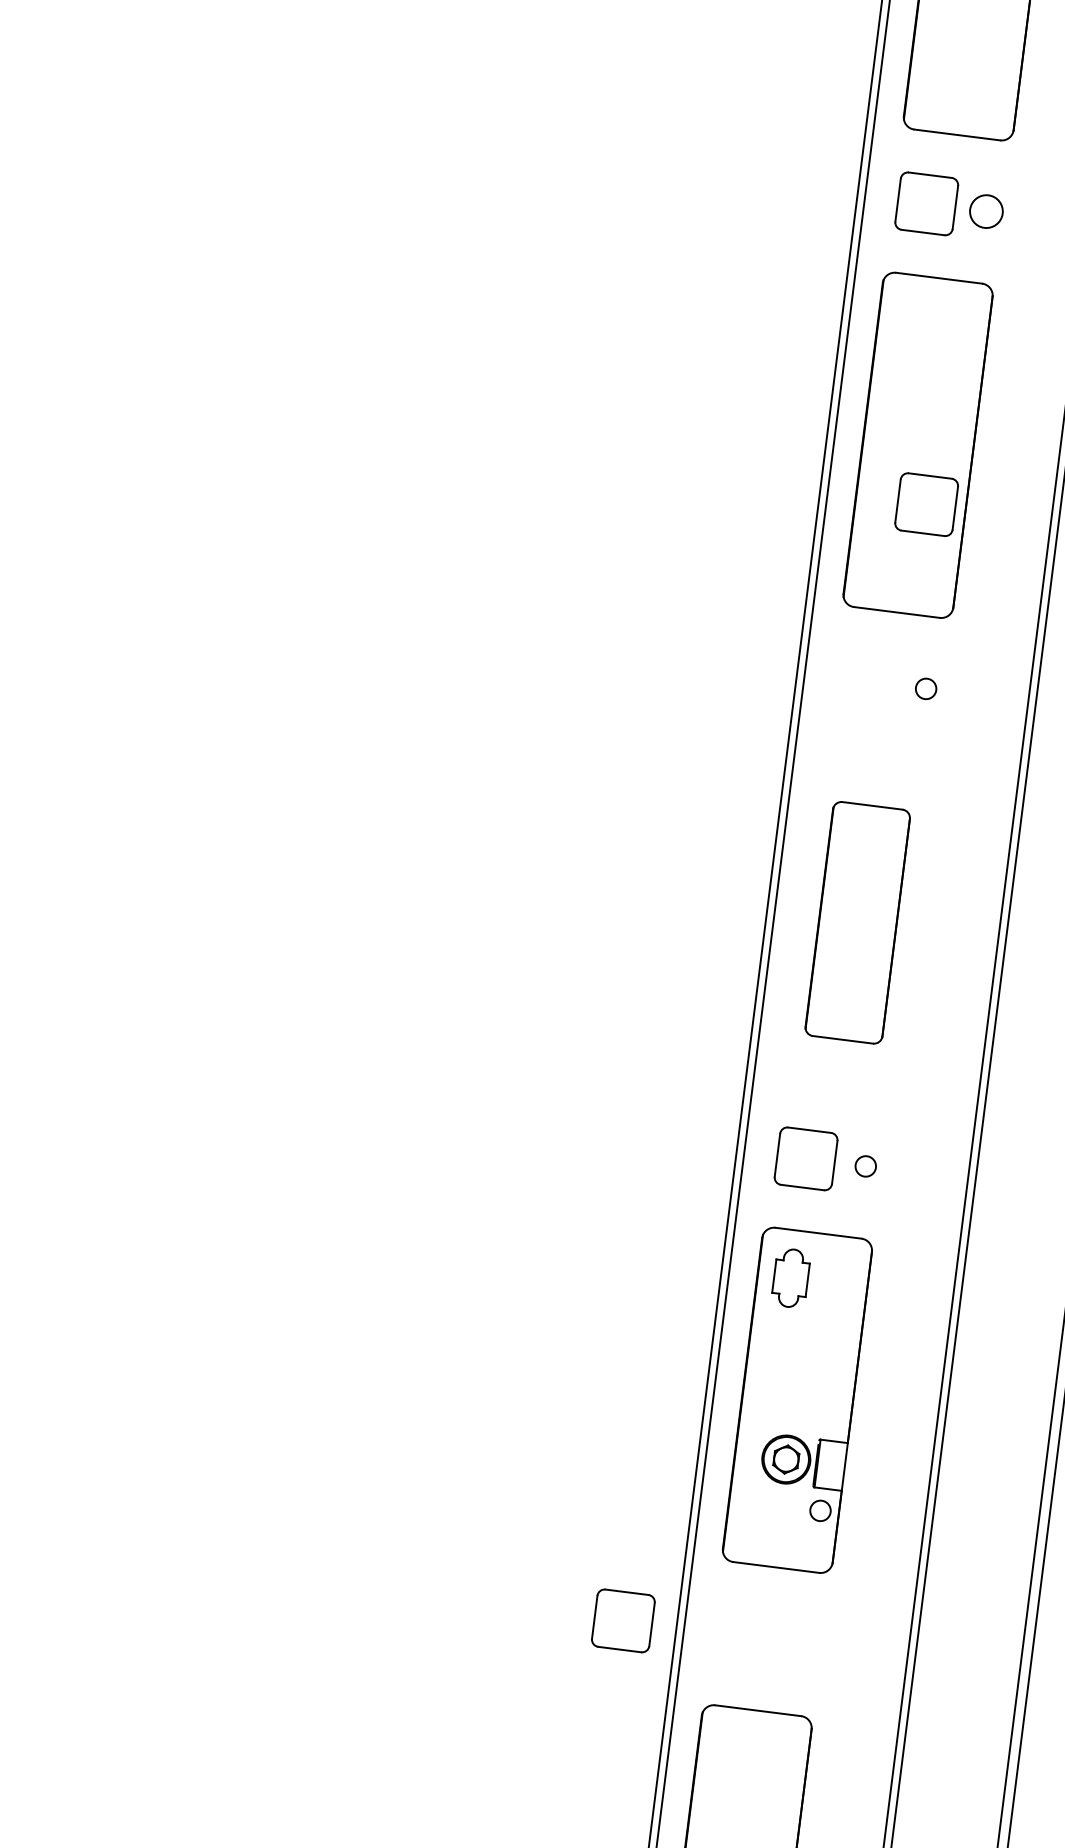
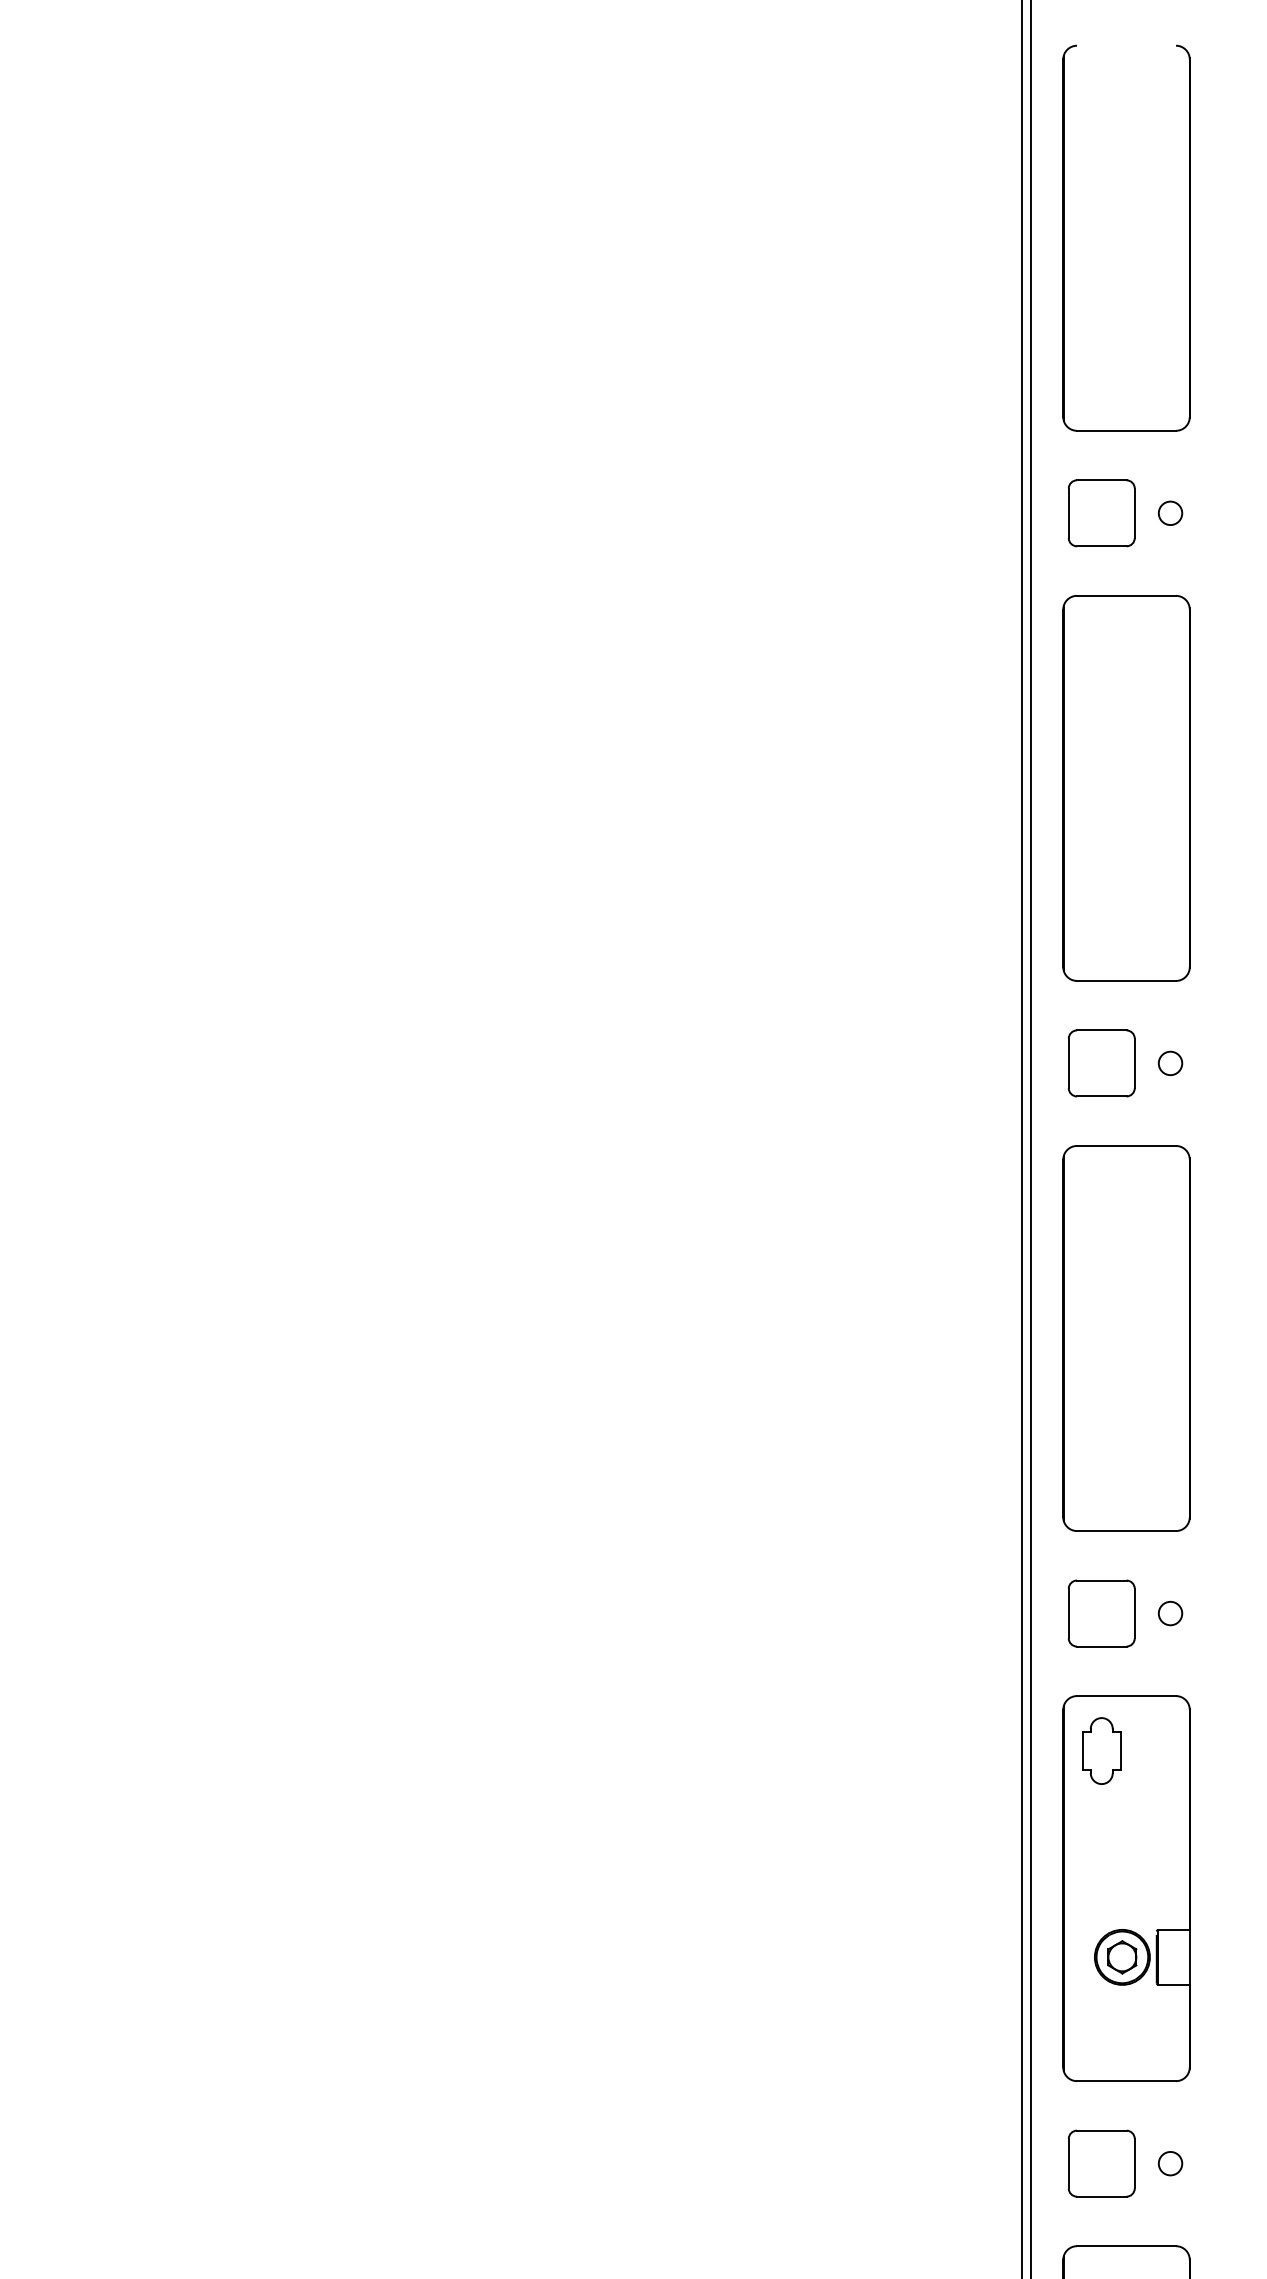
circle: (986, 210) -> (1170, 512), size x0.62
part: (926, 504) -> (1101, 1063), moved
part: (857, 922) -> (1126, 1338), size x1.43
circle: (820, 1510) -> (1170, 2163), moved
part: (623, 1620) -> (1101, 2163), moved

